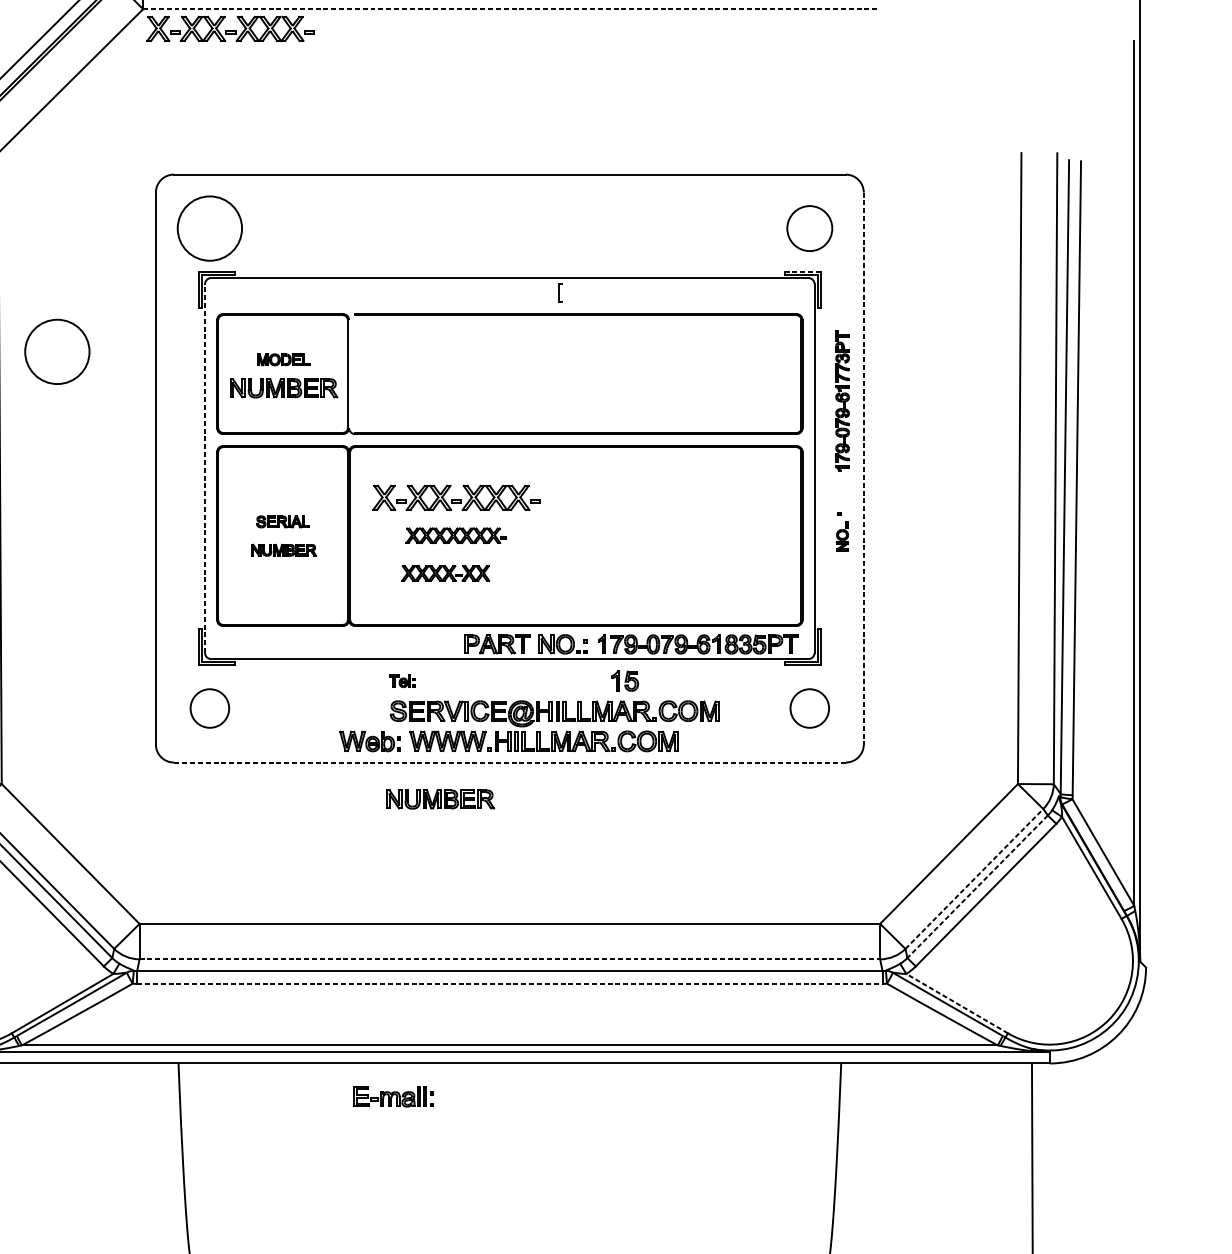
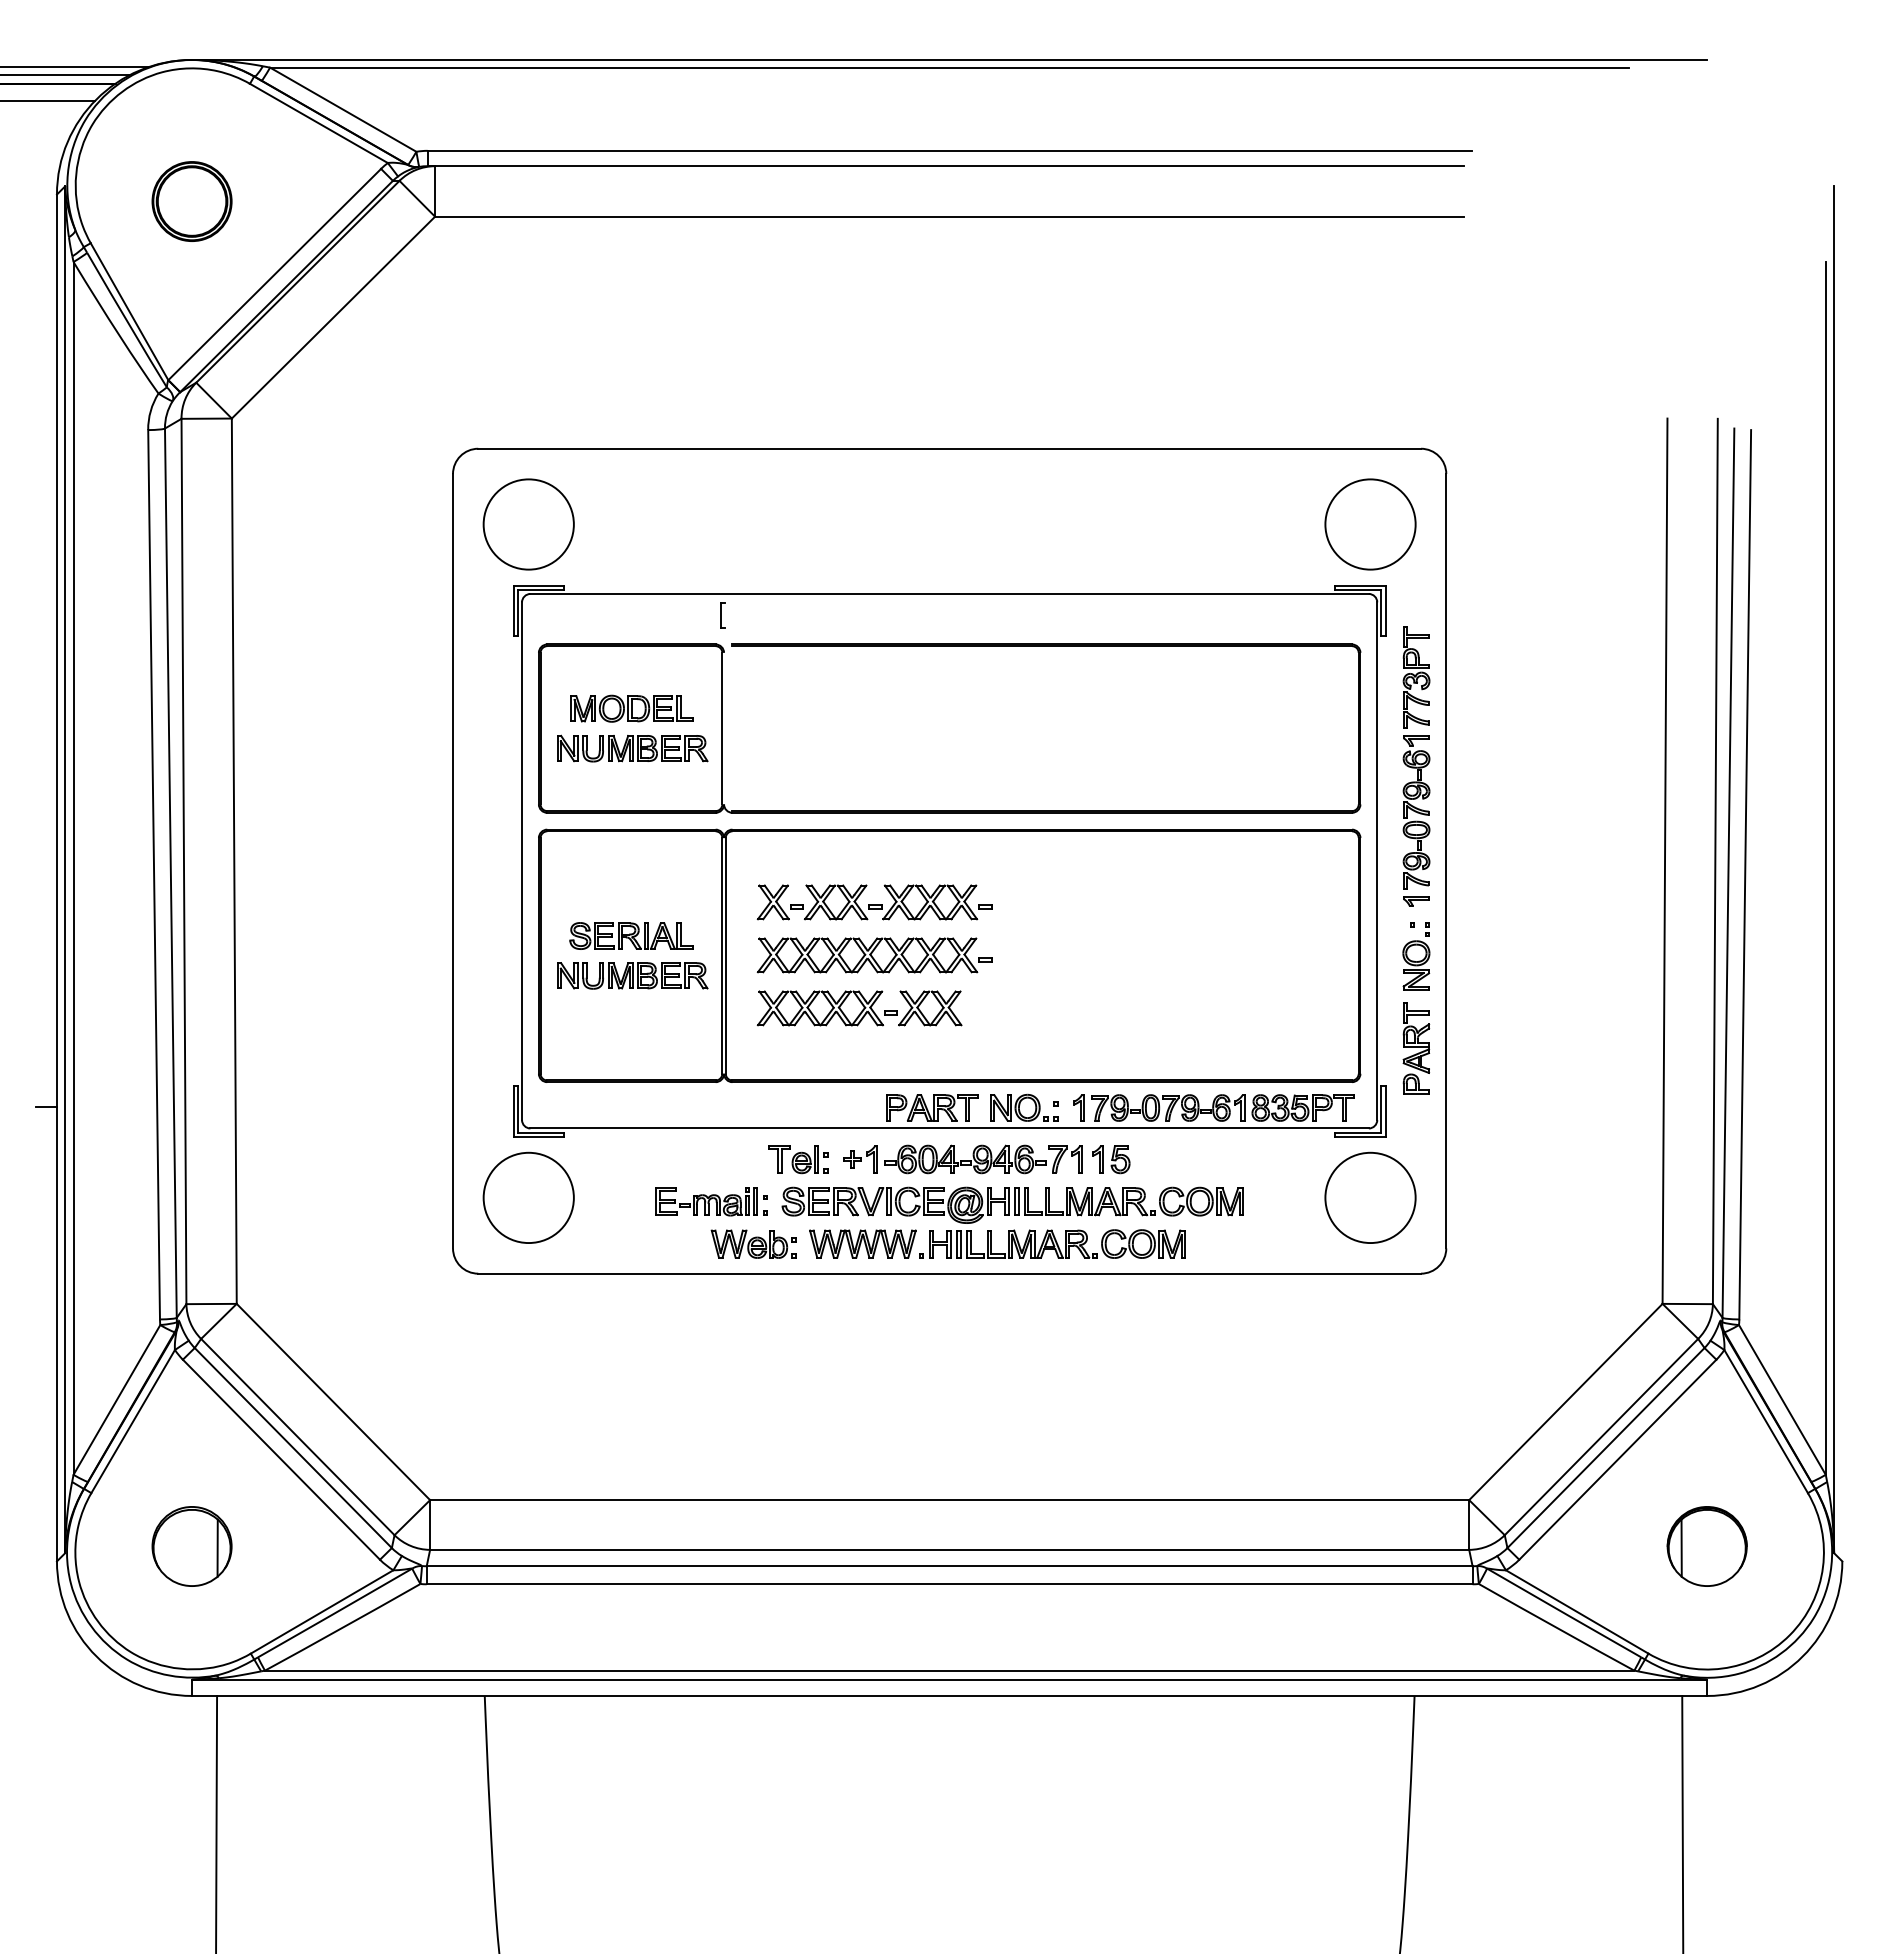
line: (509, 9) -> (949, 216), dashed -> solid
part: (230, 29) -> (557, 244), removed
circle: (809, 228) -> (1370, 524), size x1.43
line: (802, 272) -> (1360, 585), dashed -> solid
part: (560, 293) -> (722, 615), moved
circle: (57, 351) -> (314, 697), removed
part: (283, 359) -> (631, 708), size x1.67
part: (842, 401) -> (1416, 766), size x1.43
line: (205, 468) -> (522, 861), dashed -> solid
line: (863, 468) -> (1446, 861), dashed -> solid
part: (283, 521) -> (631, 935), size x1.67
part: (456, 535) -> (874, 955), size x1.67
part: (842, 536) -> (1416, 956), size x1.67
part: (283, 550) -> (632, 975), size x1.67
part: (445, 573) -> (859, 1008), size x1.67
part: (842, 602) -> (1416, 1048), added
part: (402, 681) -> (798, 1159), size x1.67
part: (519, 681) -> (962, 1159), added
circle: (209, 708) -> (528, 1197), size x1.67
circle: (809, 708) -> (1370, 1197), size x1.67
line: (509, 762) -> (949, 1273), dashed -> solid
part: (440, 799) -> (852, 1325), removed
line: (974, 879) -> (1601, 1437), dashed -> solid
line: (977, 887) -> (1605, 1448), dashed -> solid
part: (1049, 956) -> (1706, 1546), added
line: (509, 959) -> (949, 1549), dashed -> solid
line: (509, 984) -> (949, 1584), dashed -> solid
line: (957, 1003) -> (1577, 1611), dashed -> solid
part: (393, 1096) -> (711, 1201), moved

